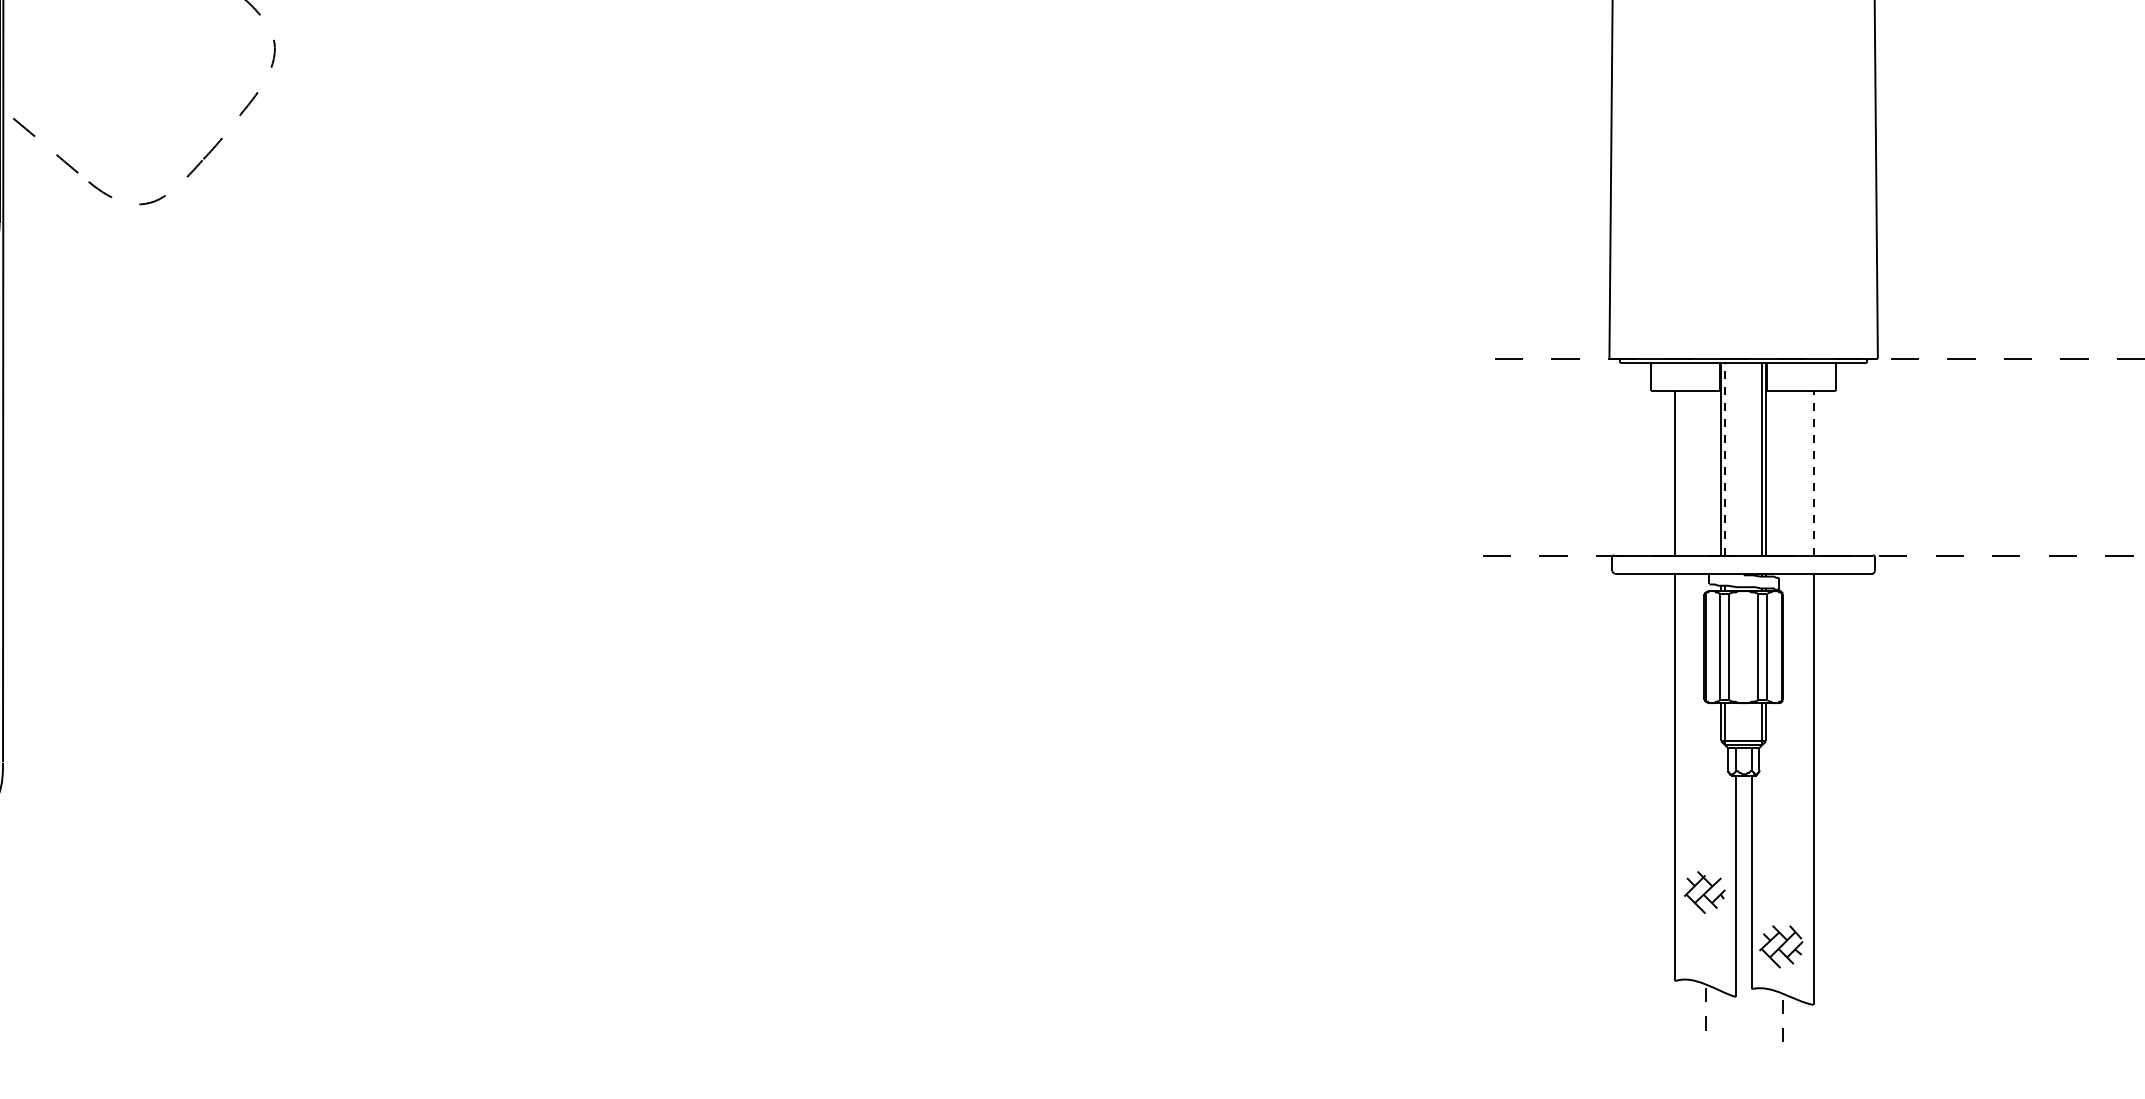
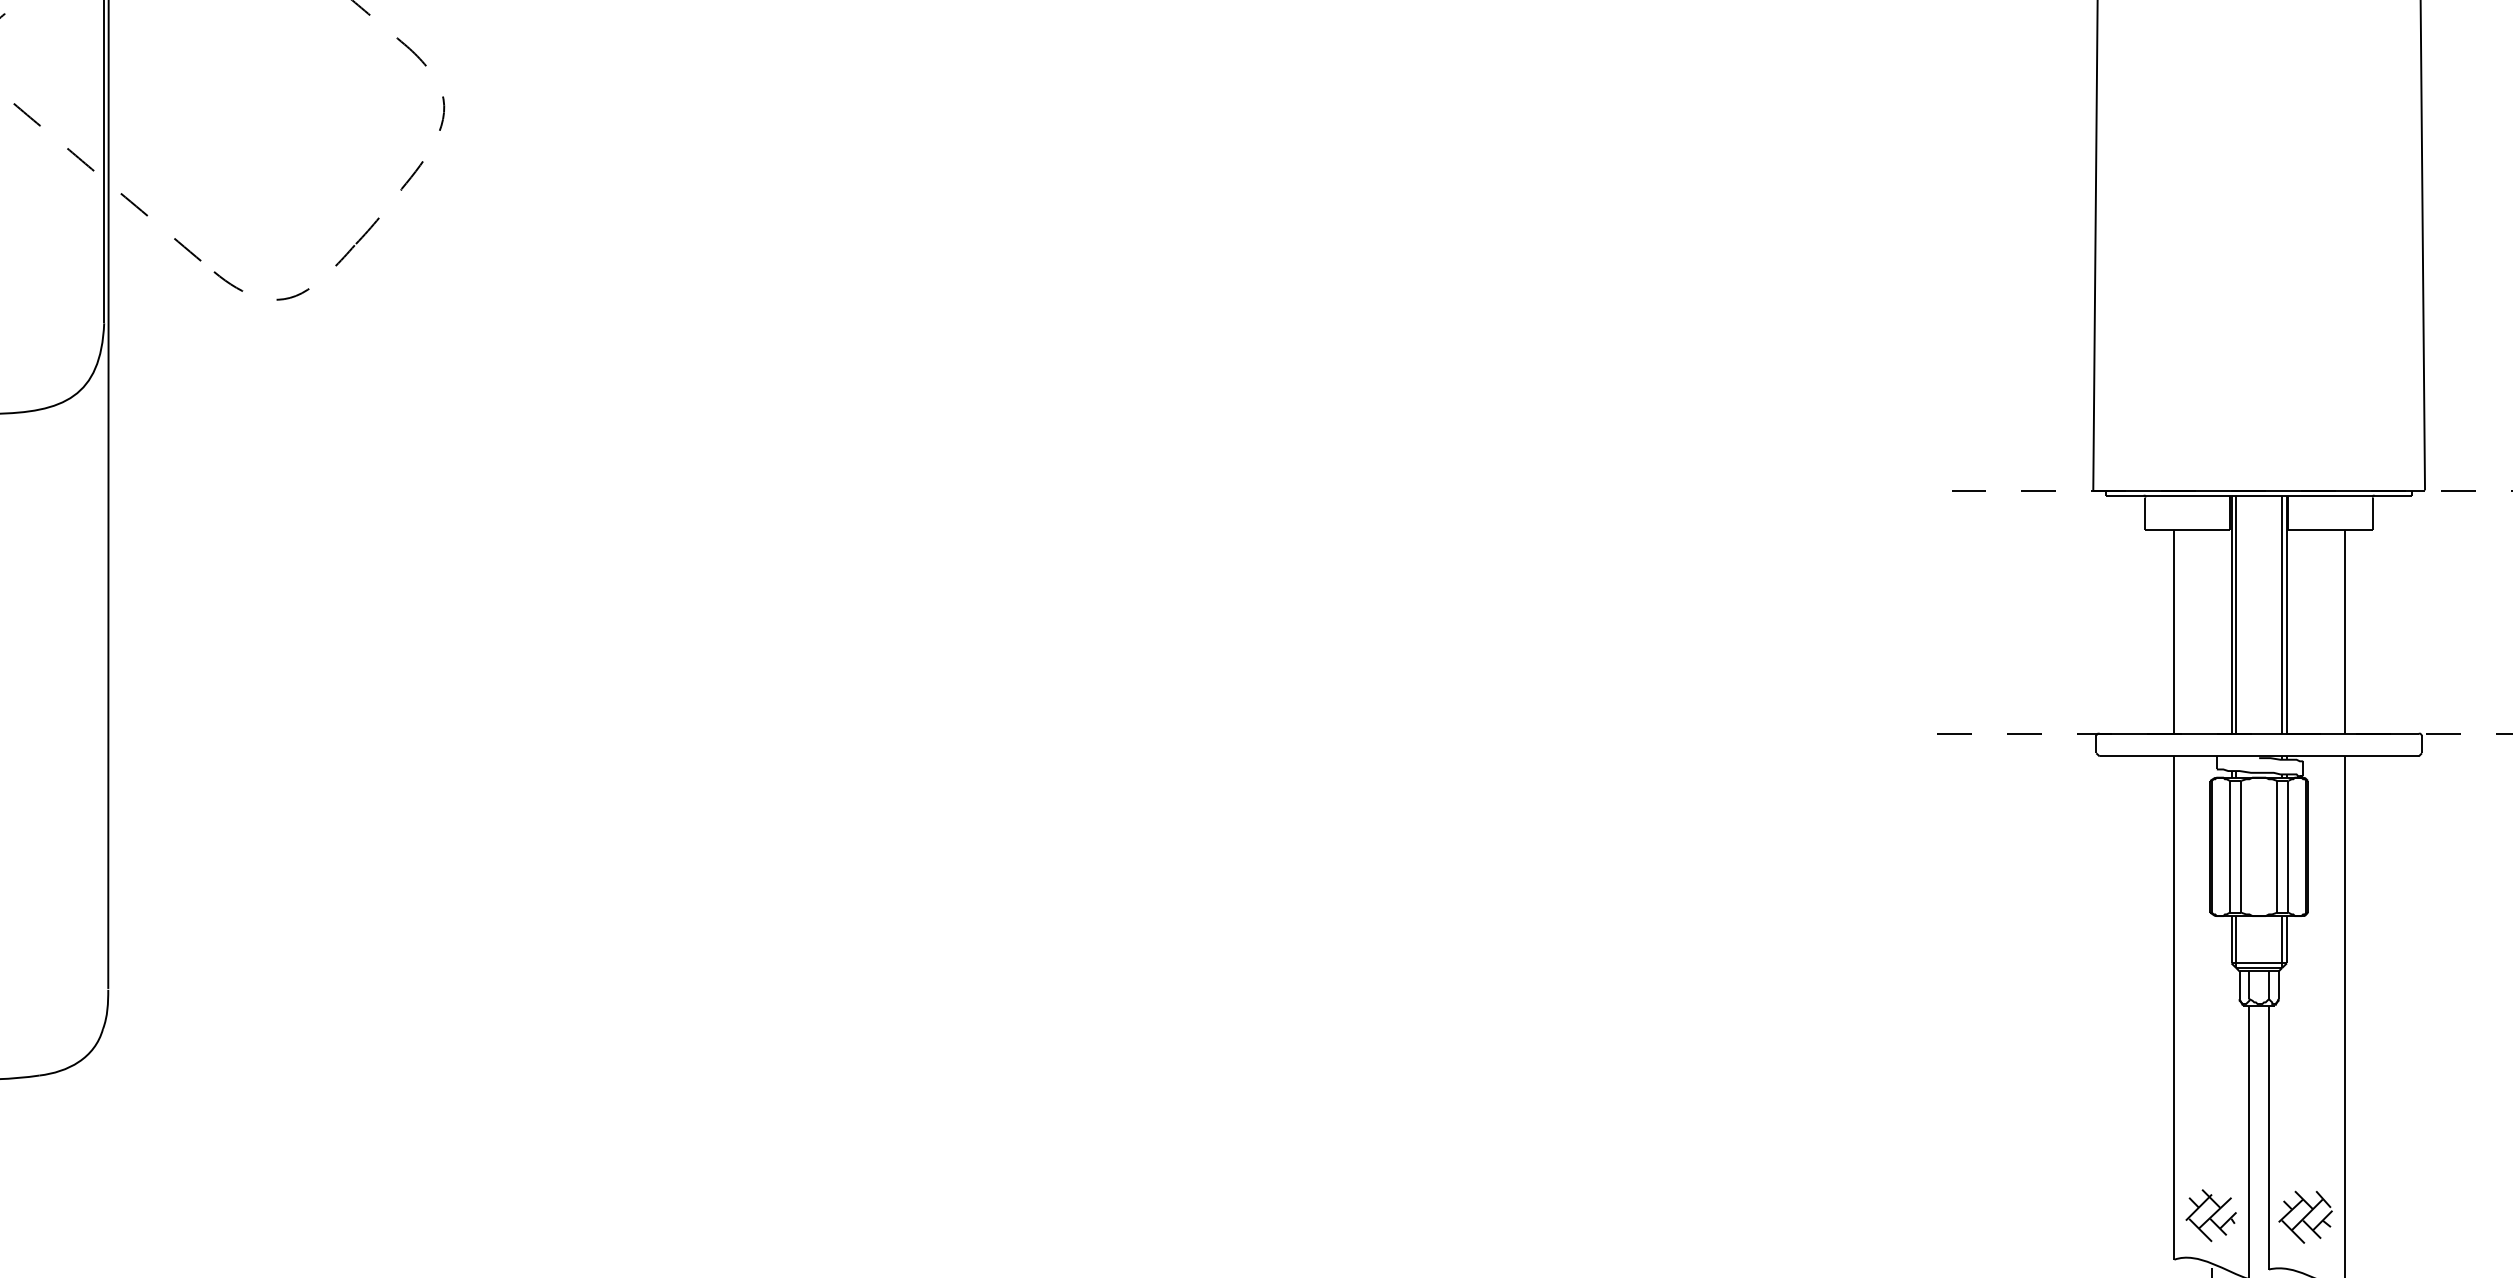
line: (1725, 458) -> (2236, 613), dashed -> solid
line: (1813, 472) -> (2345, 631), dashed -> solid
part: (1704, 892) -> (2210, 1215), moved

